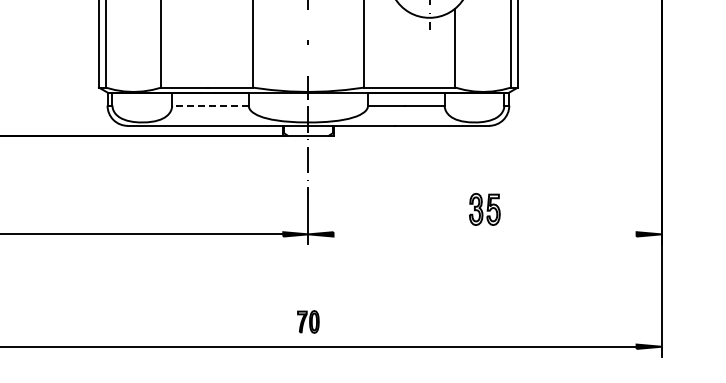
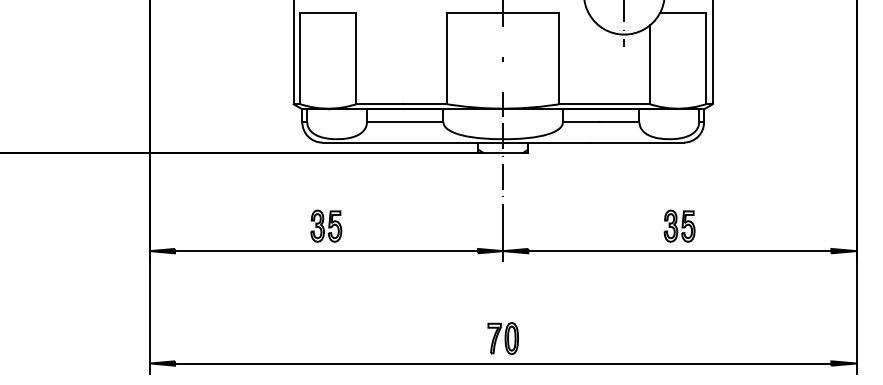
line: (209, 105) -> (404, 122), dashed -> solid
part: (131, 208) -> (326, 225), added
line: (484, 234) -> (679, 251), added
part: (307, 321) -> (502, 338), size x1.43

